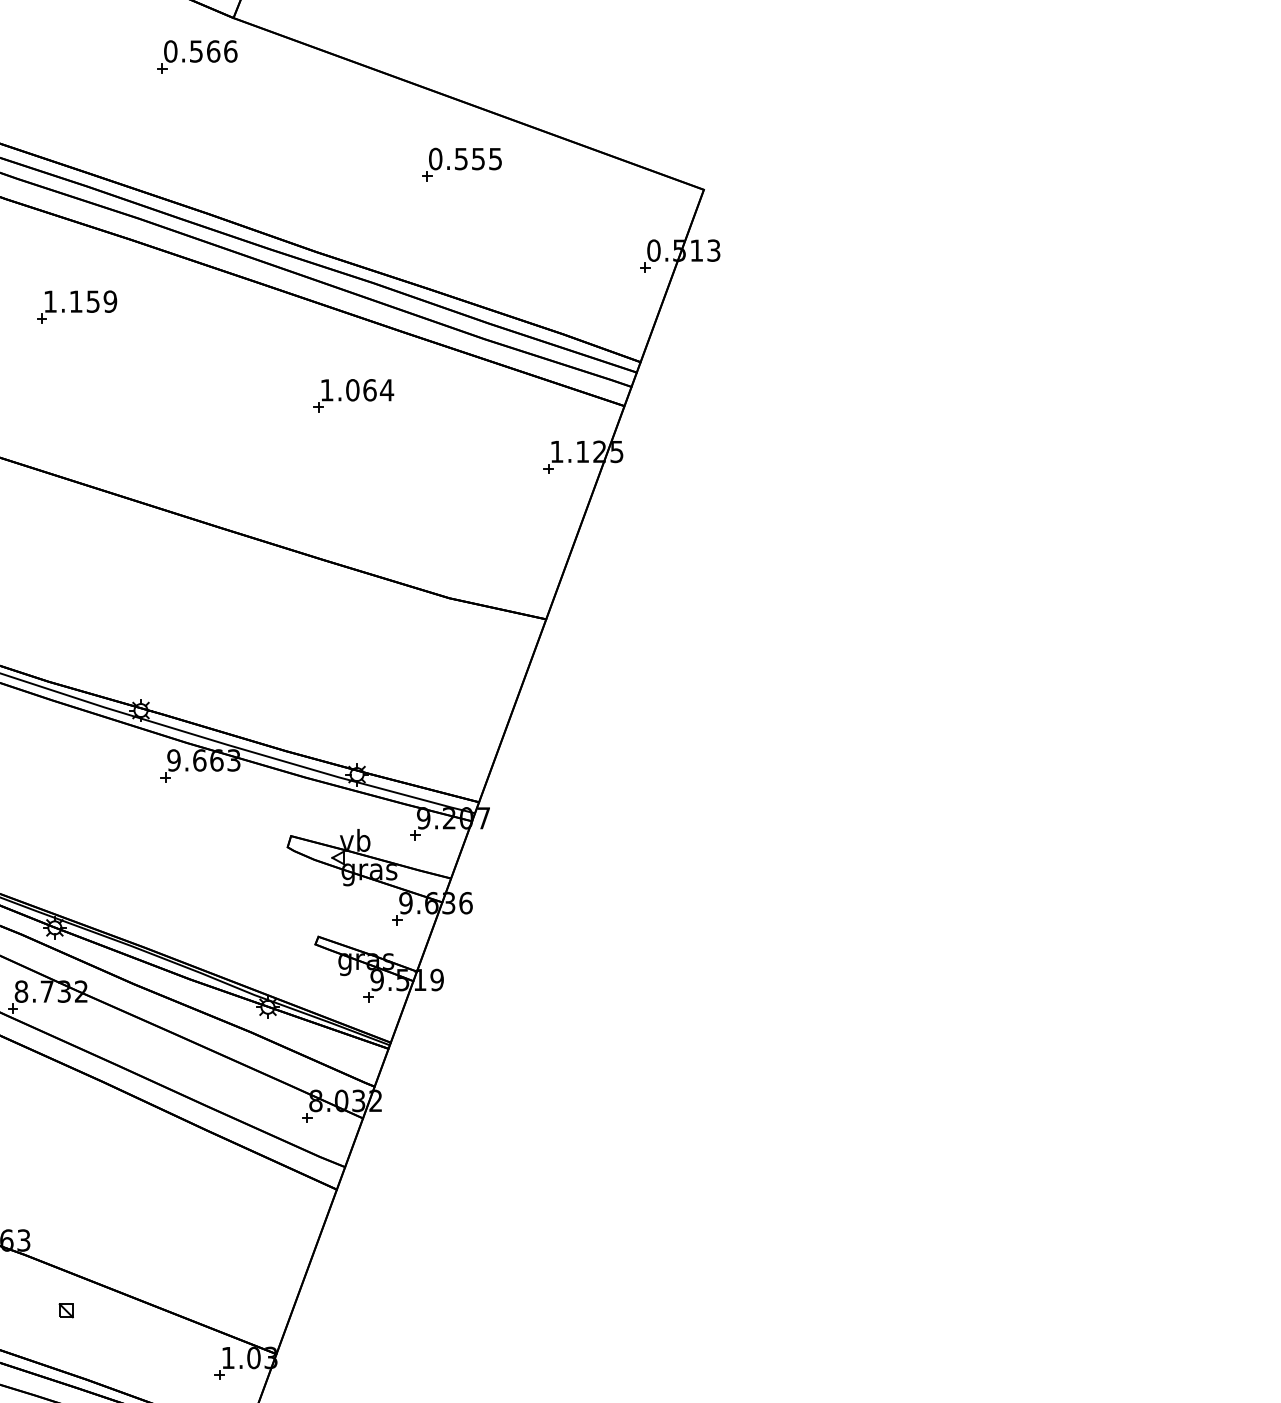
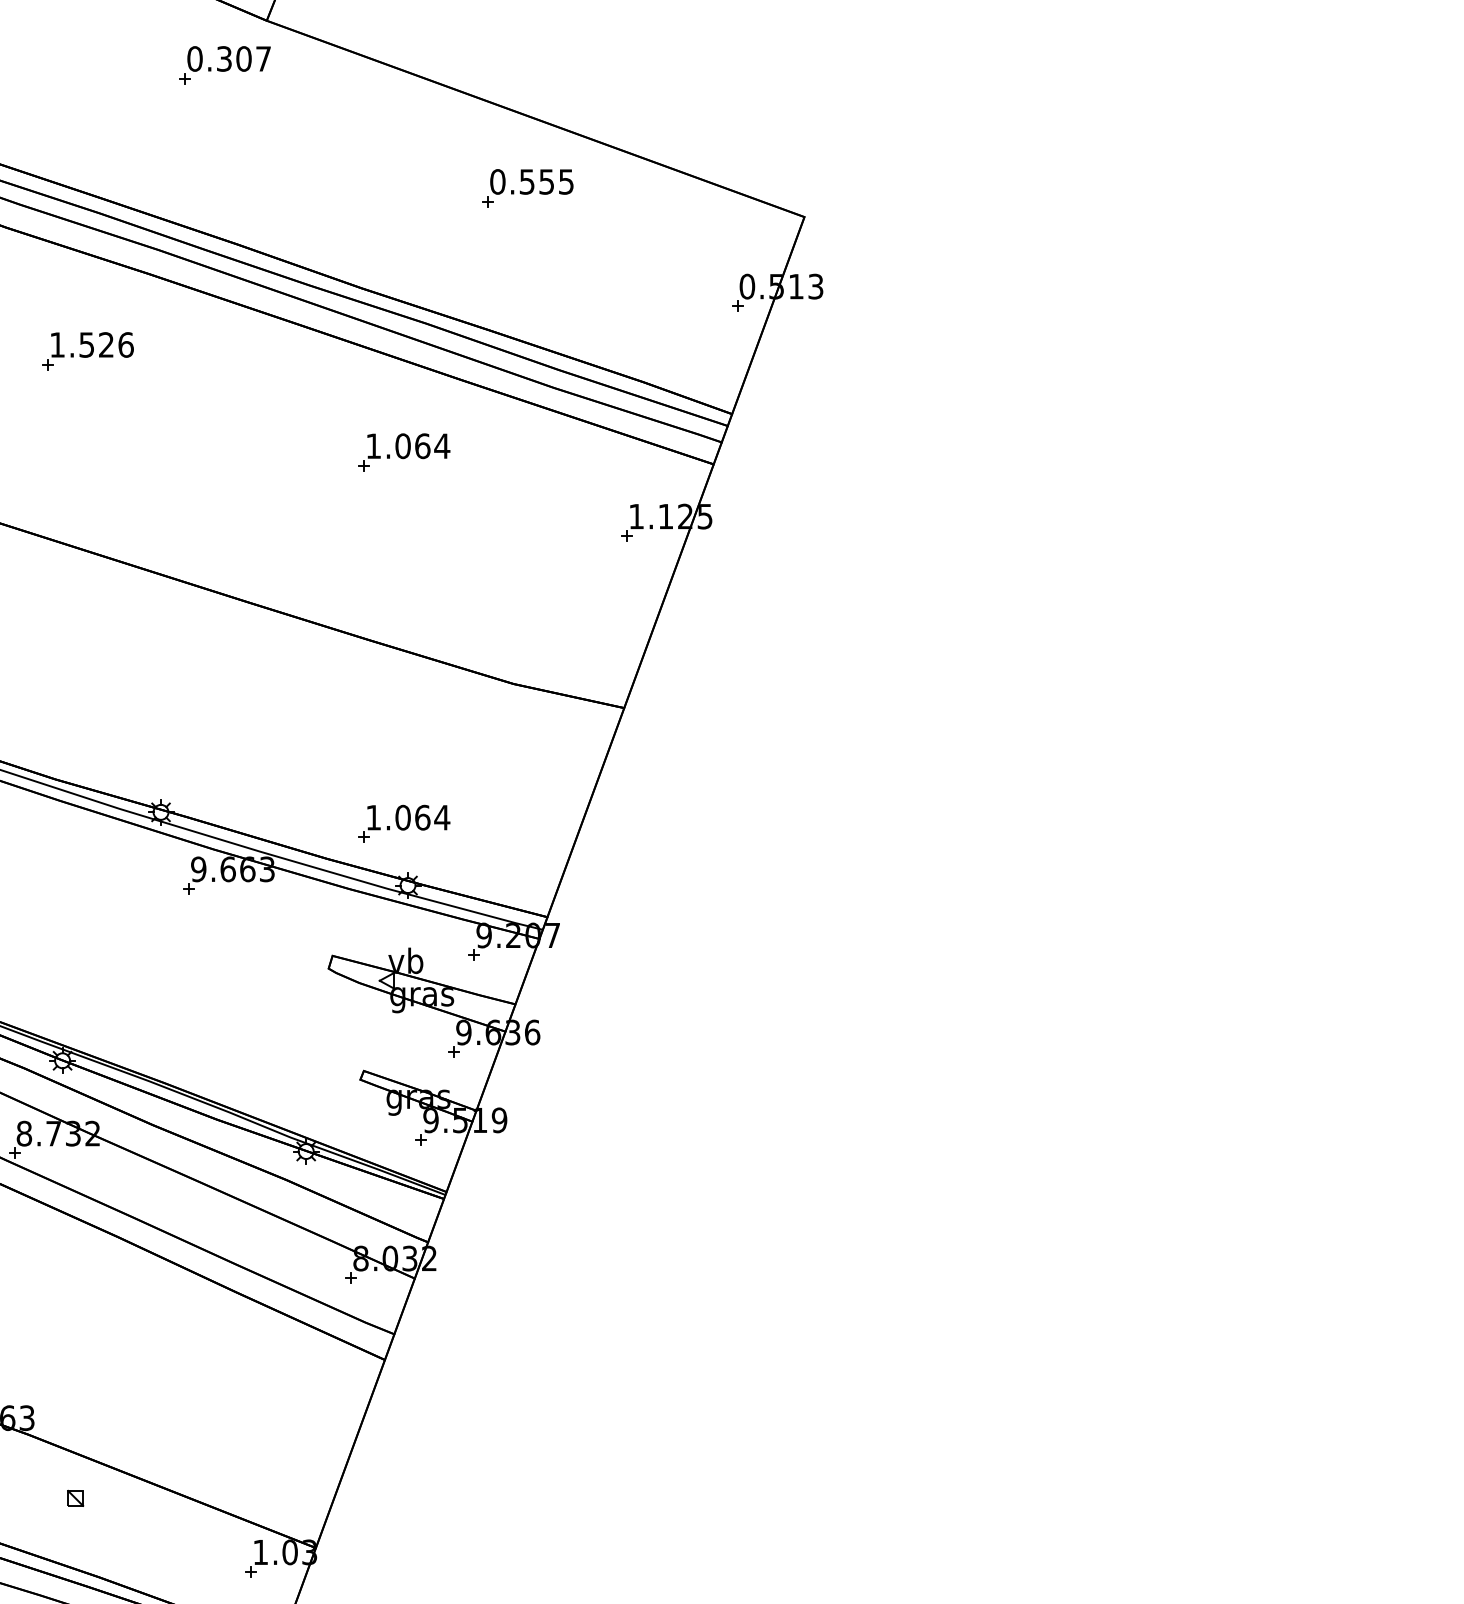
text: (213, 51) -> (243, 58), 0.566 -> 0.307
text: (93, 301) -> (106, 344), 1.159 -> 1.526
part: (353, 720) -> (403, 823), added

